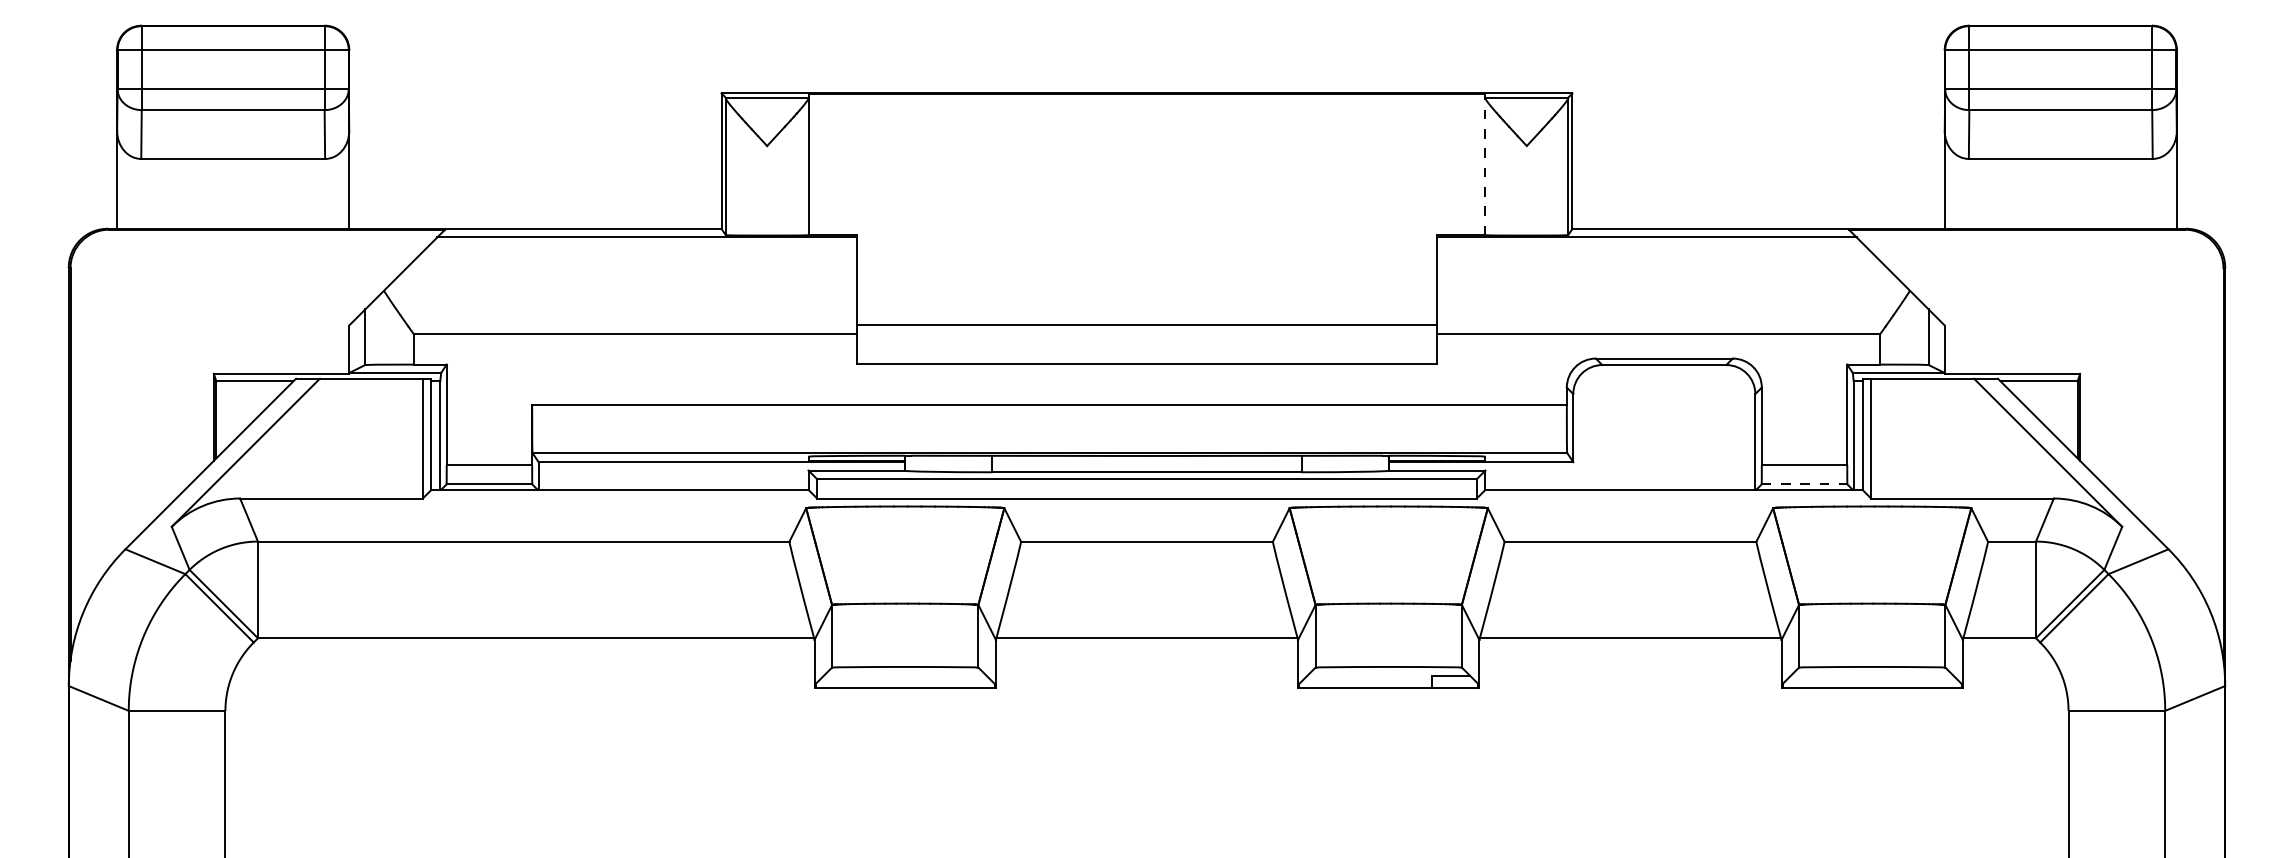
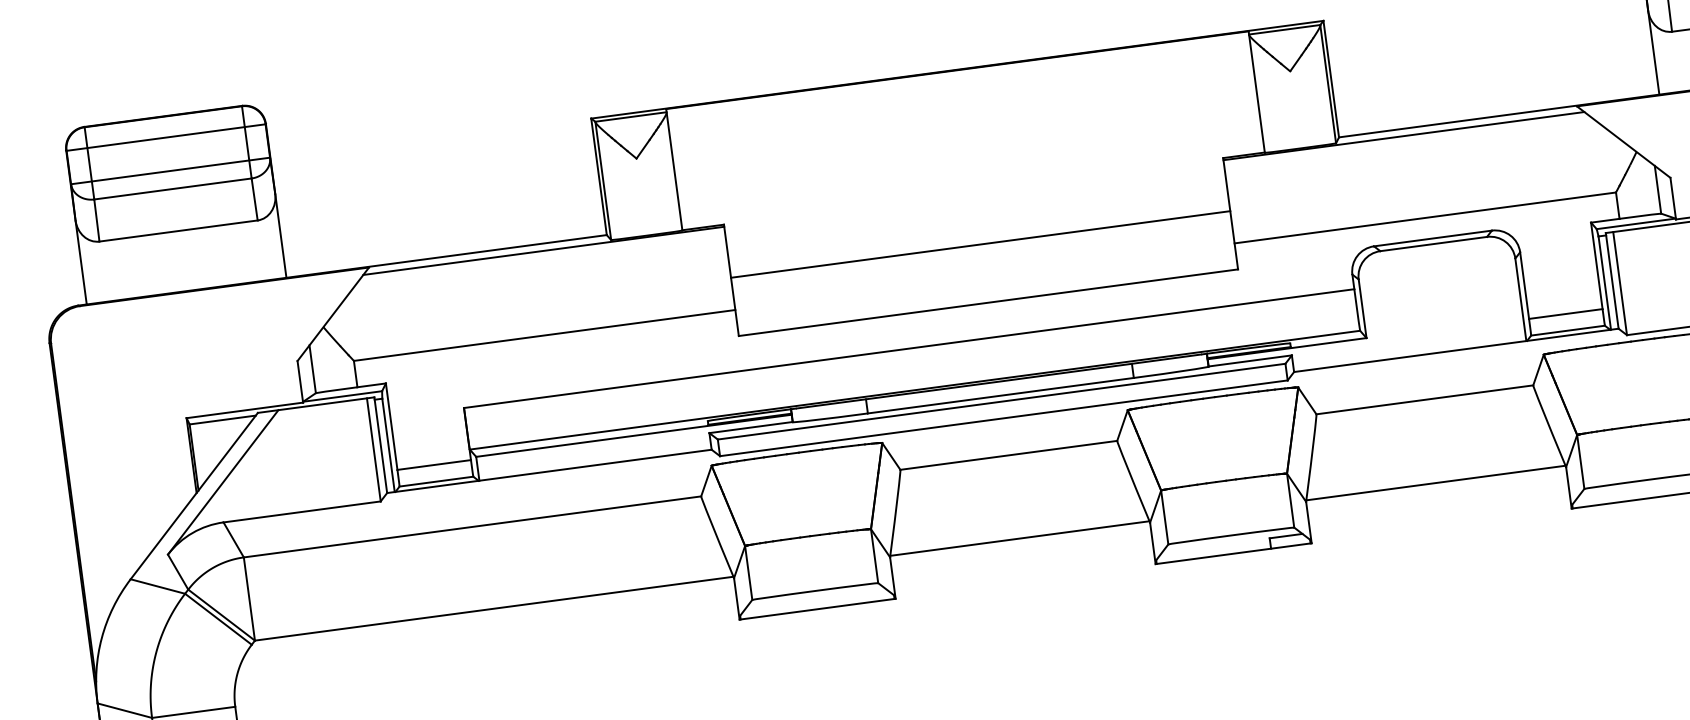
line: (1485, 164) -> (1256, 92), dashed -> solid
line: (1146, 324) -> (980, 244), moved
line: (1804, 484) -> (1568, 330), dashed -> solid

